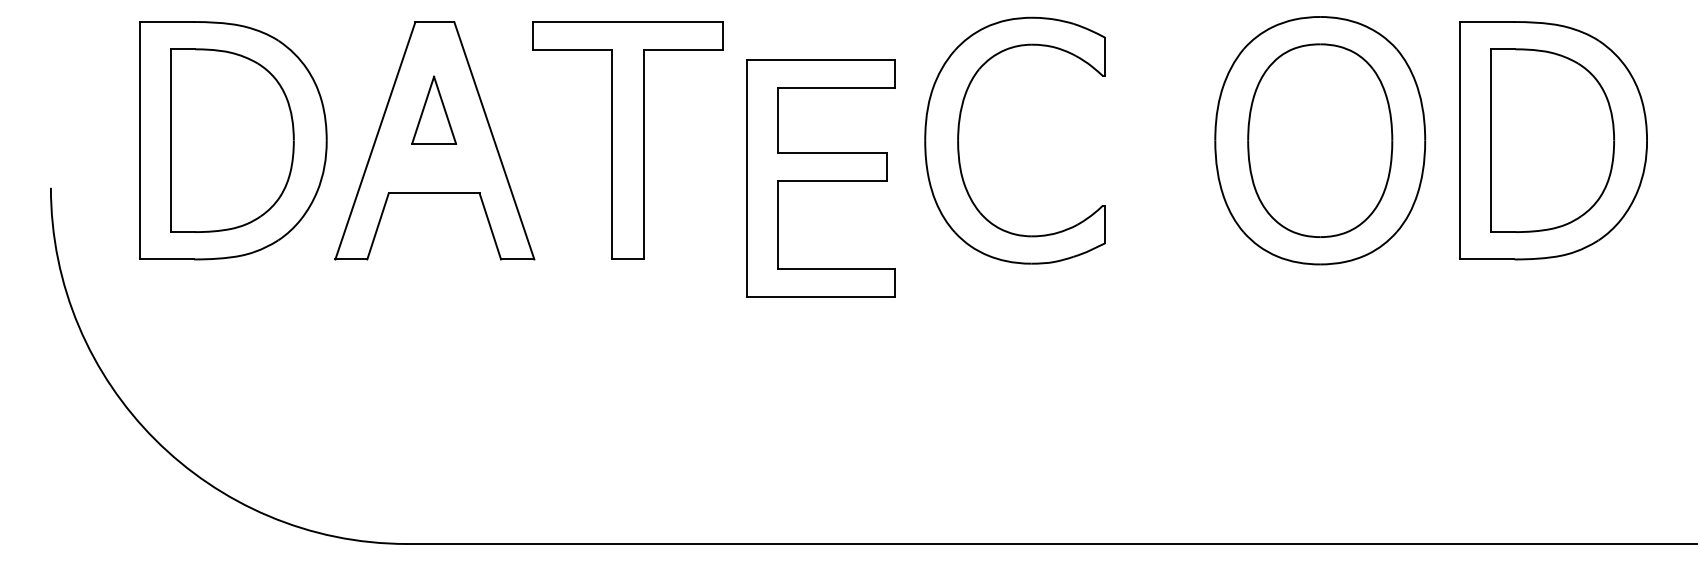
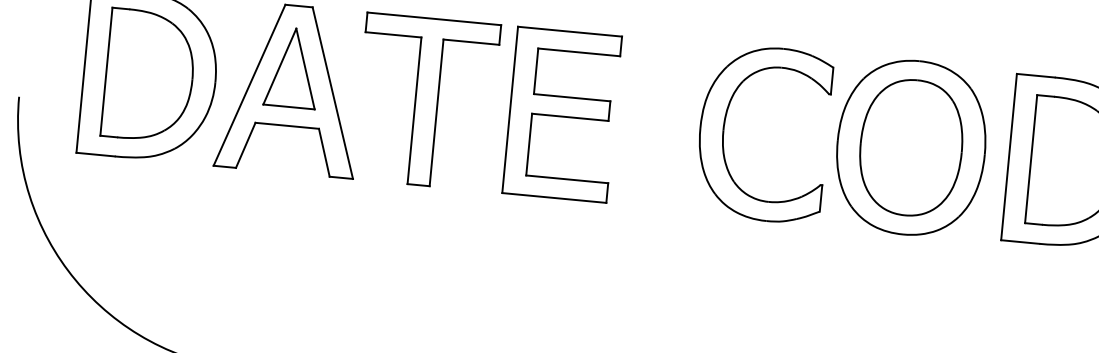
part: (433, 110) -> (292, 67), size x1.67
part: (959, 143) -> (724, 132), moved
part: (820, 178) -> (561, 114), moved

